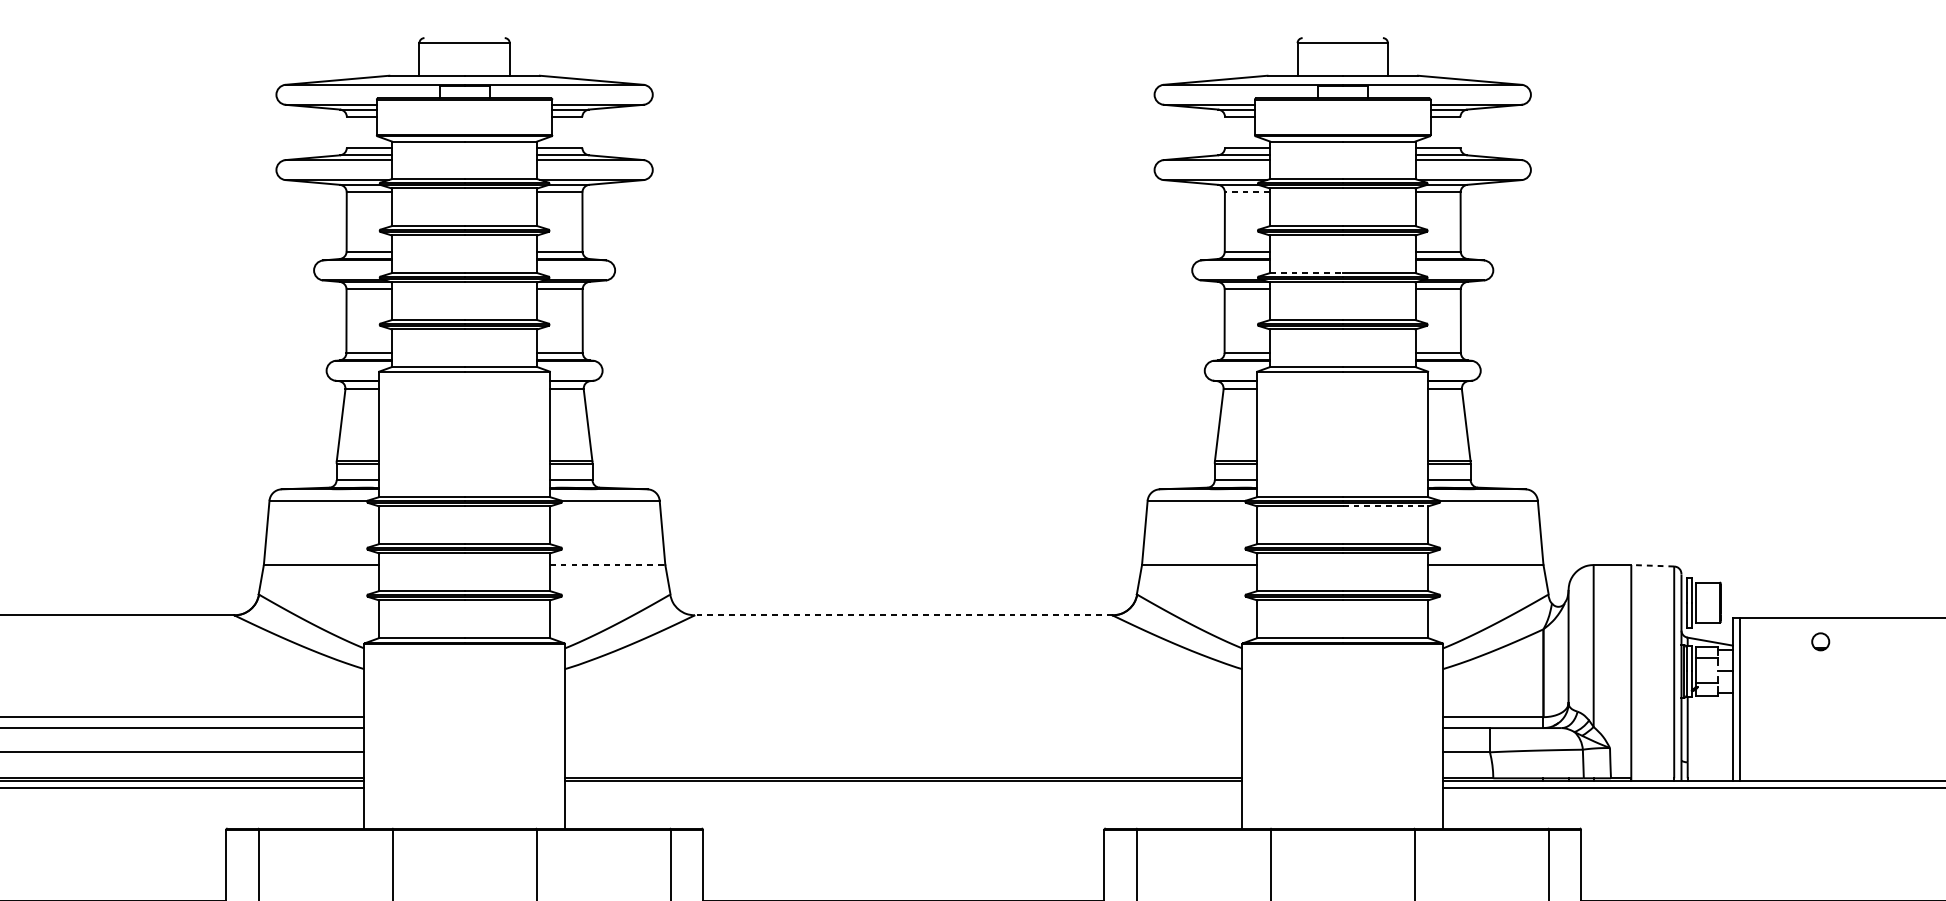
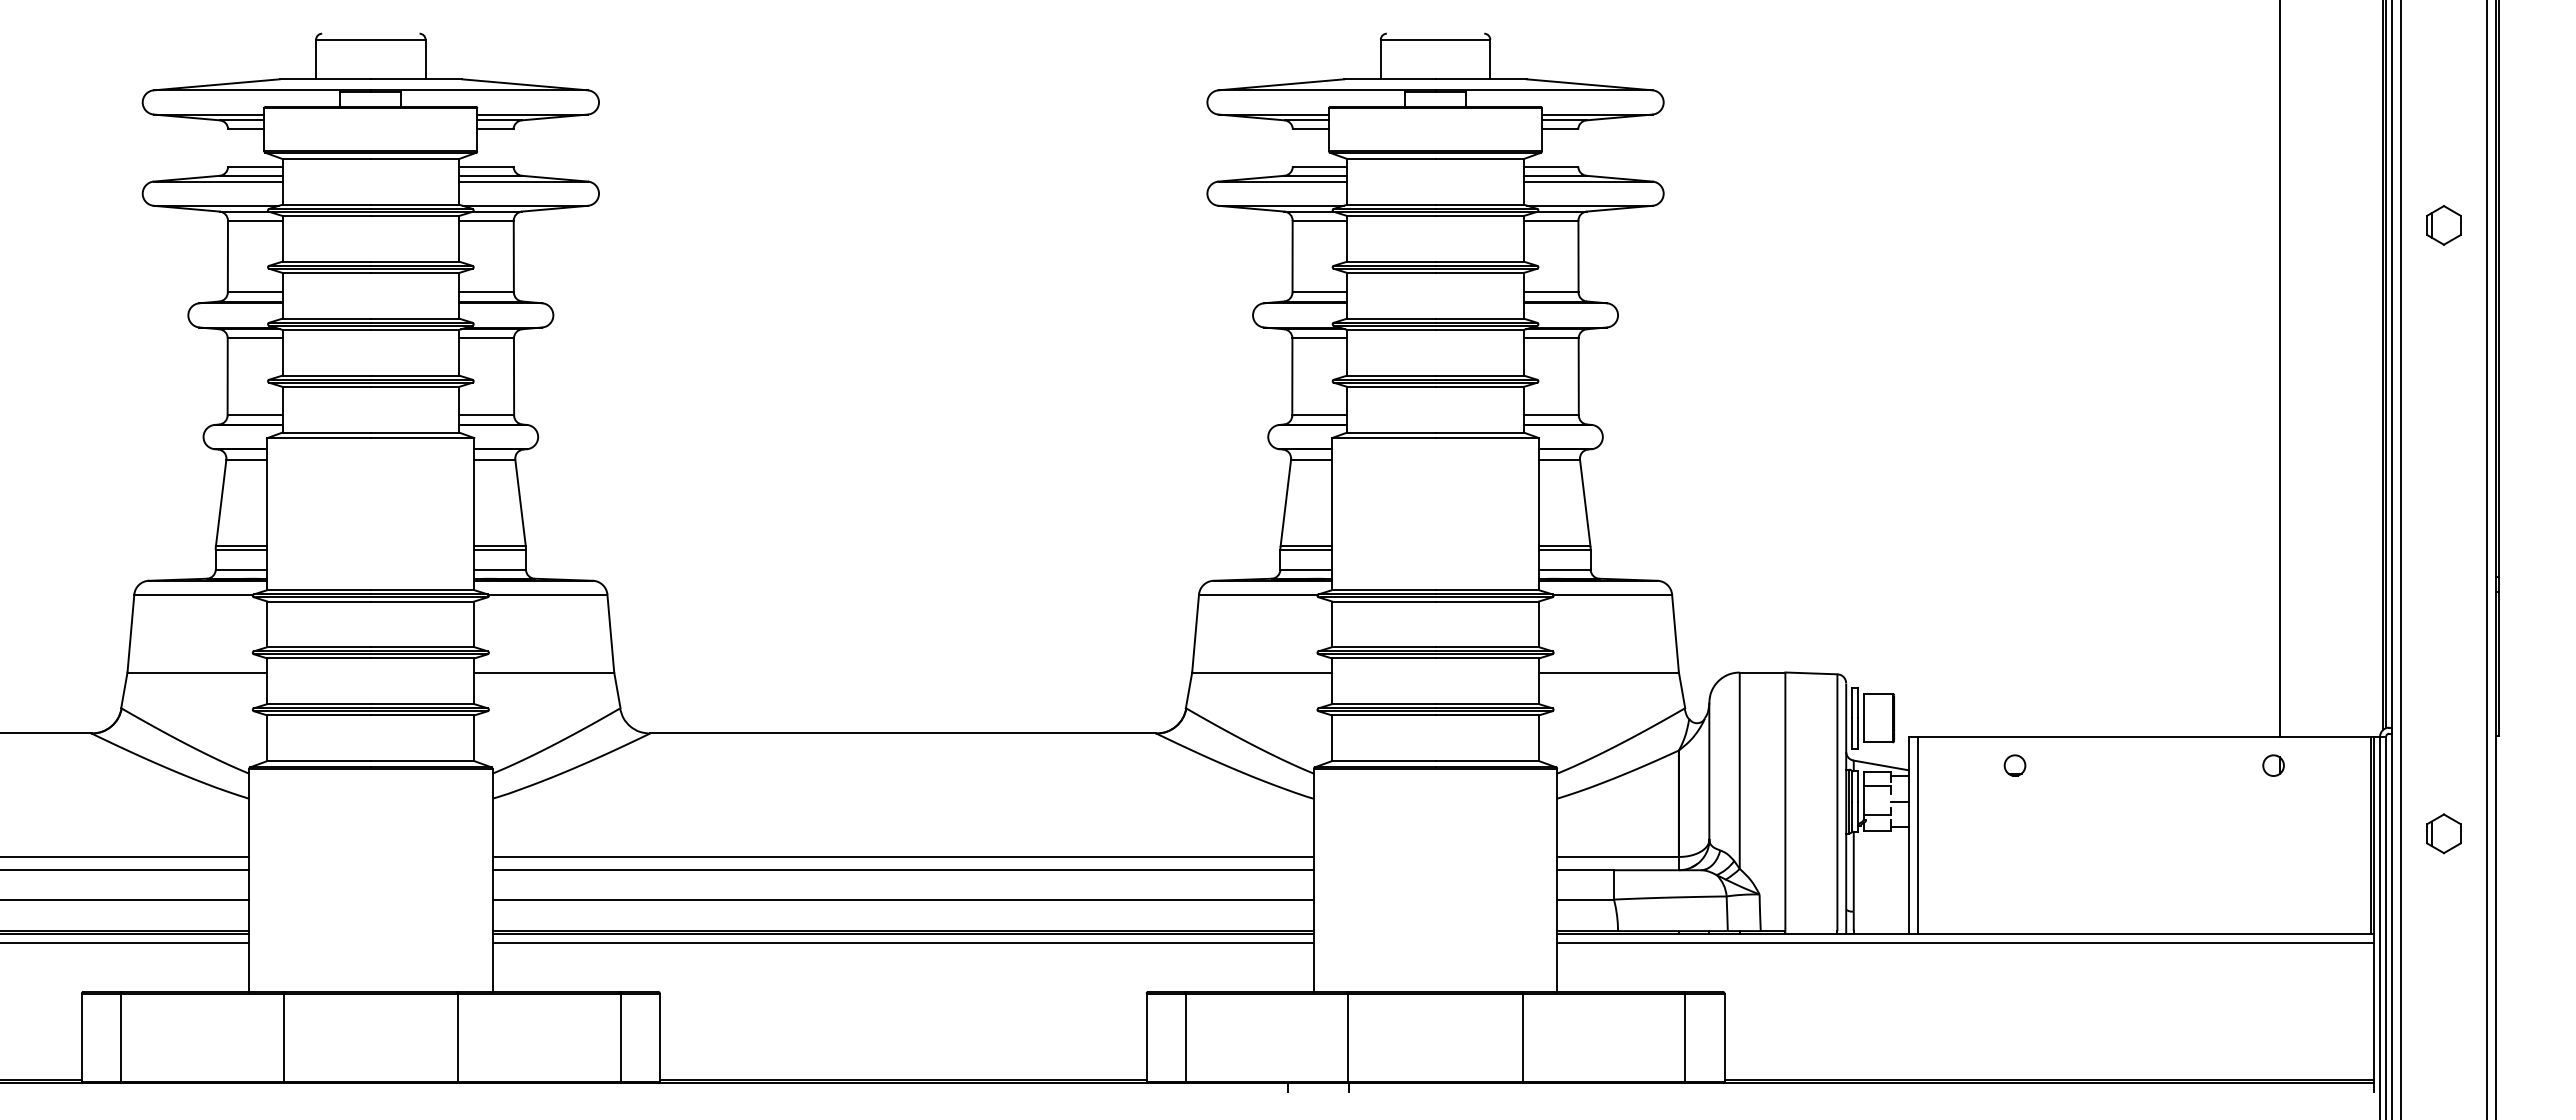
line: (1247, 192) -> (1319, 220), dashed -> solid
line: (1306, 273) -> (1391, 318), dashed -> solid
line: (1385, 506) -> (1487, 601), dashed -> solid
line: (607, 564) -> (544, 672), dashed -> solid
line: (1652, 565) -> (1810, 673), dashed -> solid
line: (903, 615) -> (902, 733), dashed -> solid
line: (903, 716) -> (902, 856), added
line: (903, 728) -> (902, 870), added
line: (903, 752) -> (902, 899), added
line: (903, 788) -> (902, 943), added

